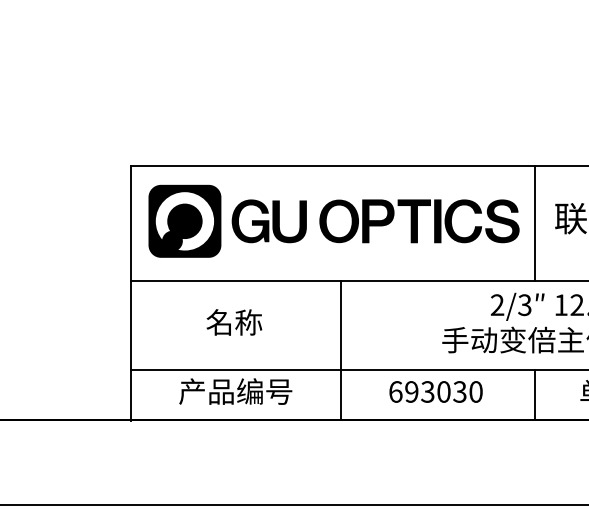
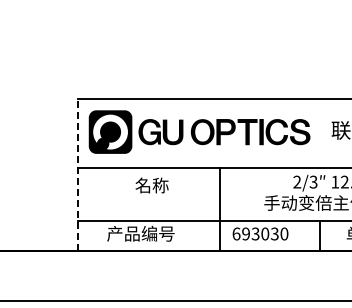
line: (534, 222) -> (319, 132), removed
line: (131, 293) -> (78, 175), solid -> dashed
text: (233, 322) -> (151, 185), moved
line: (340, 350) -> (219, 209), moved

